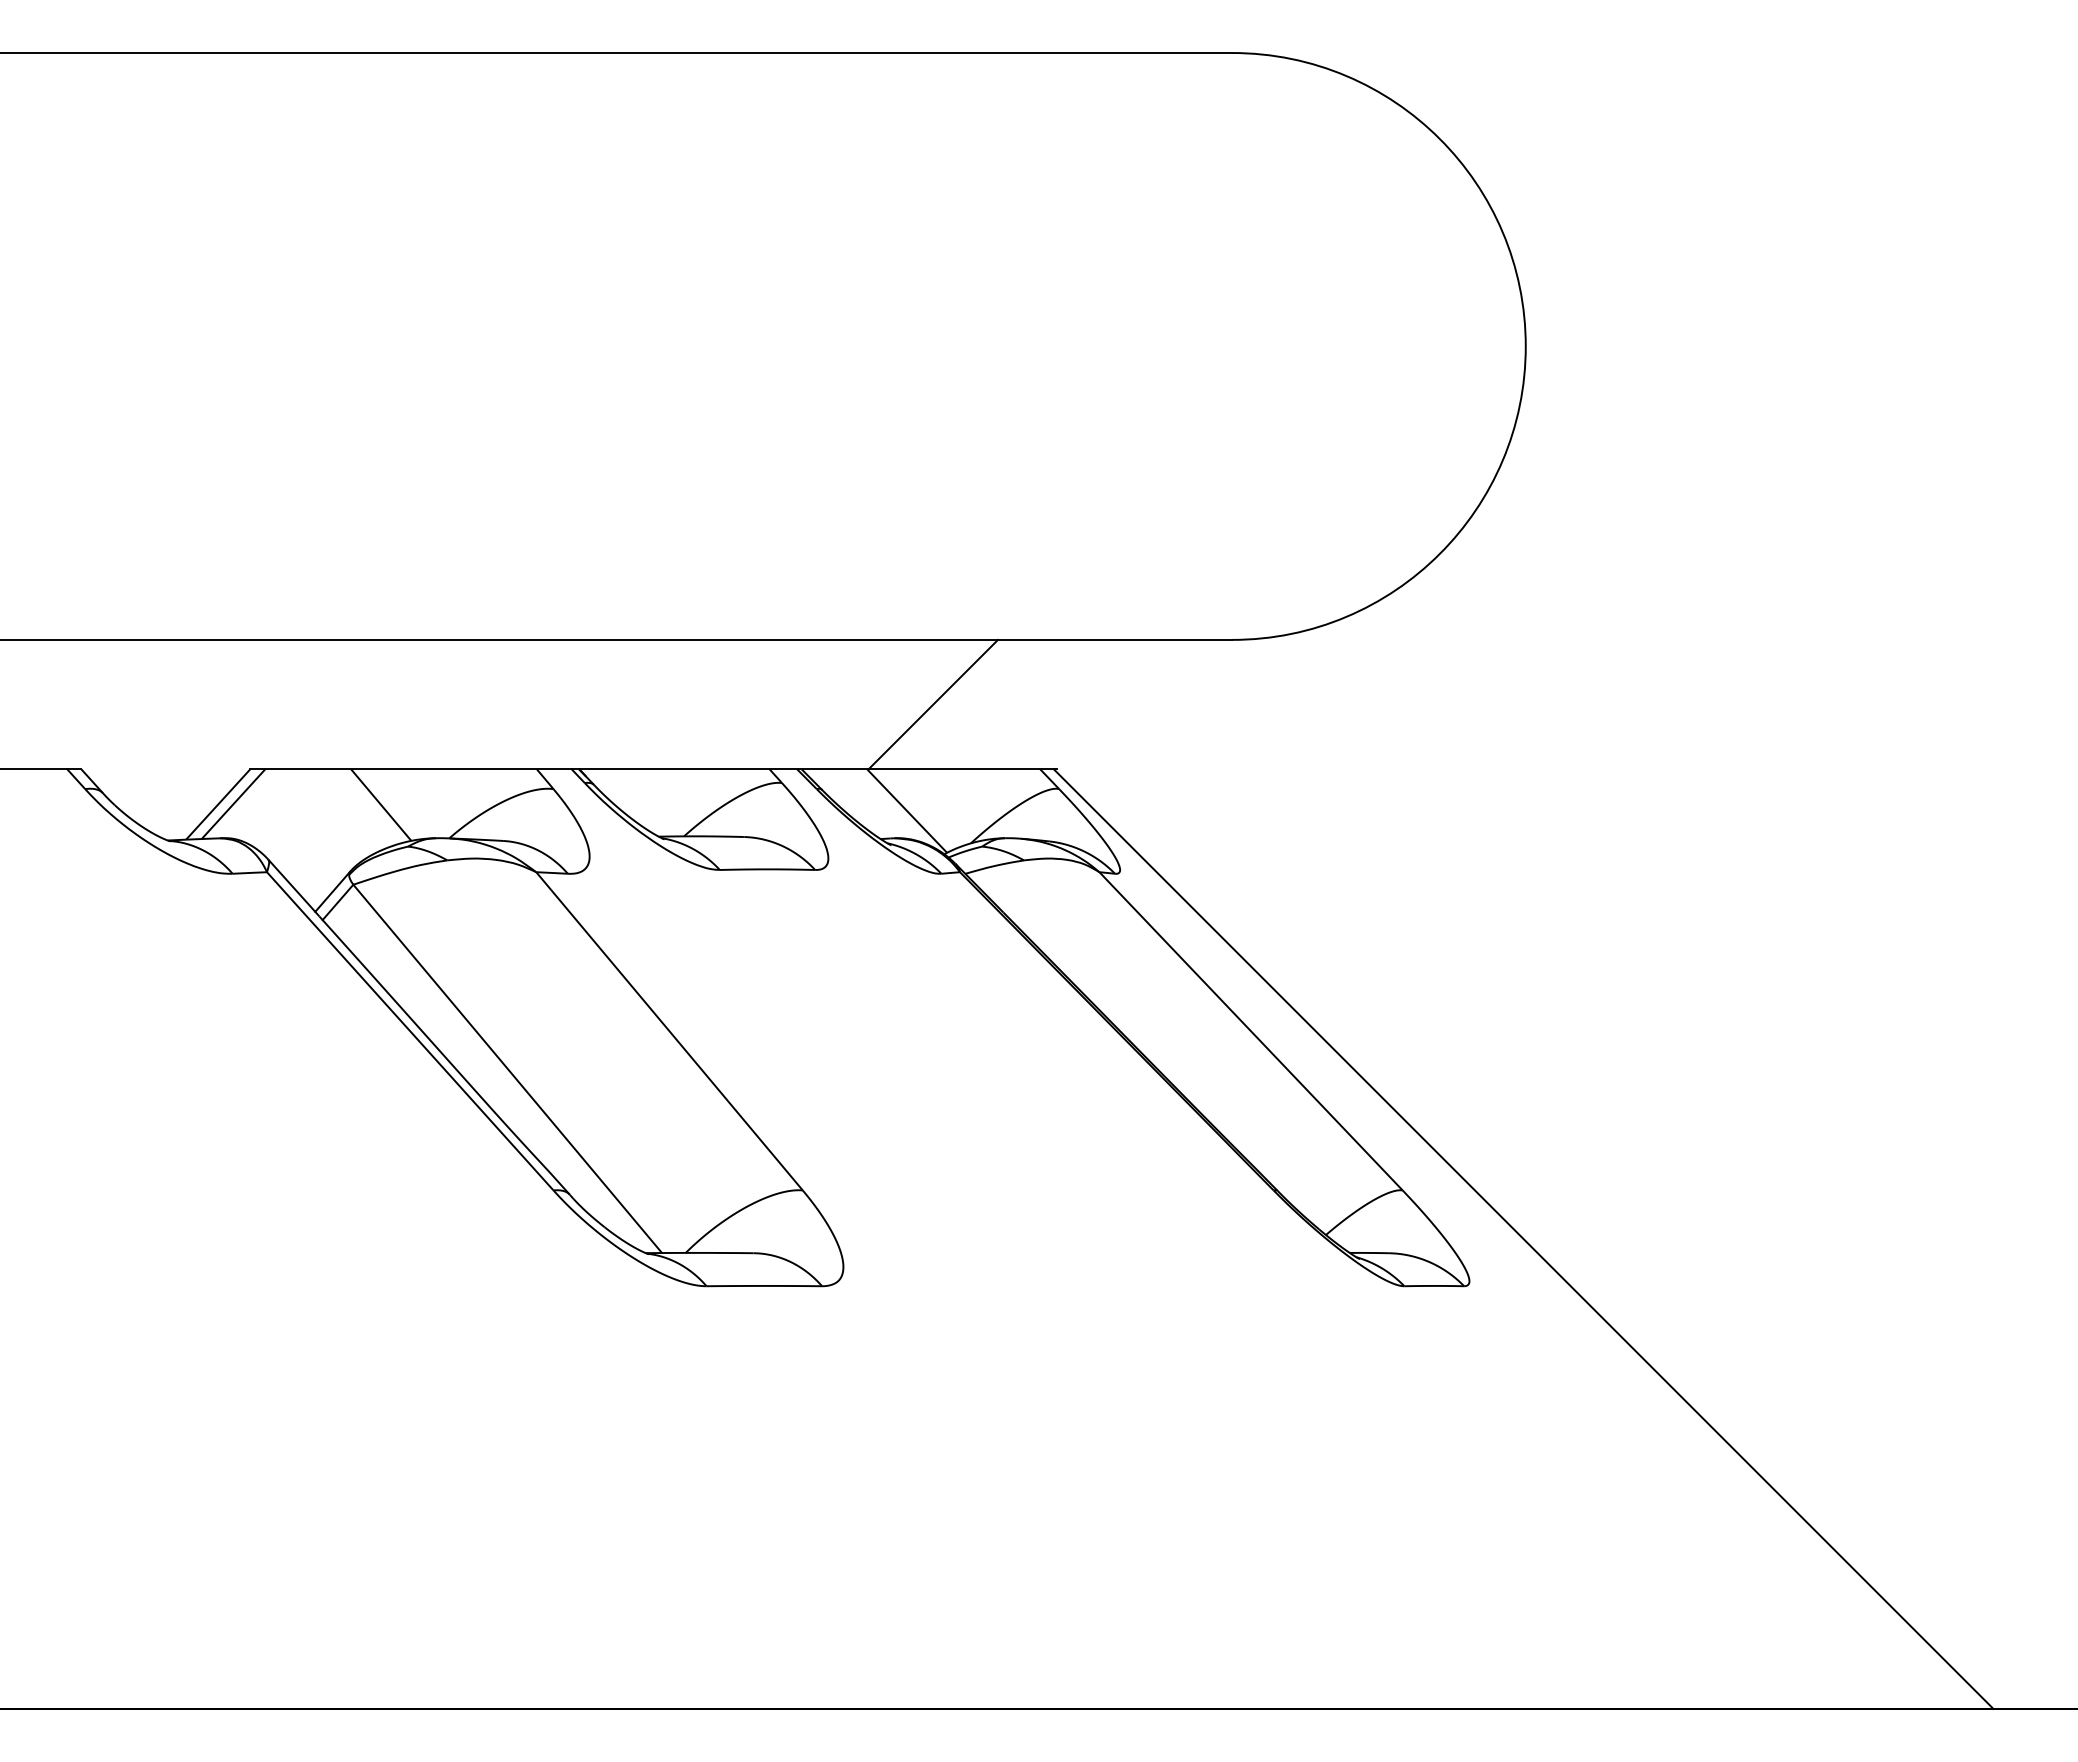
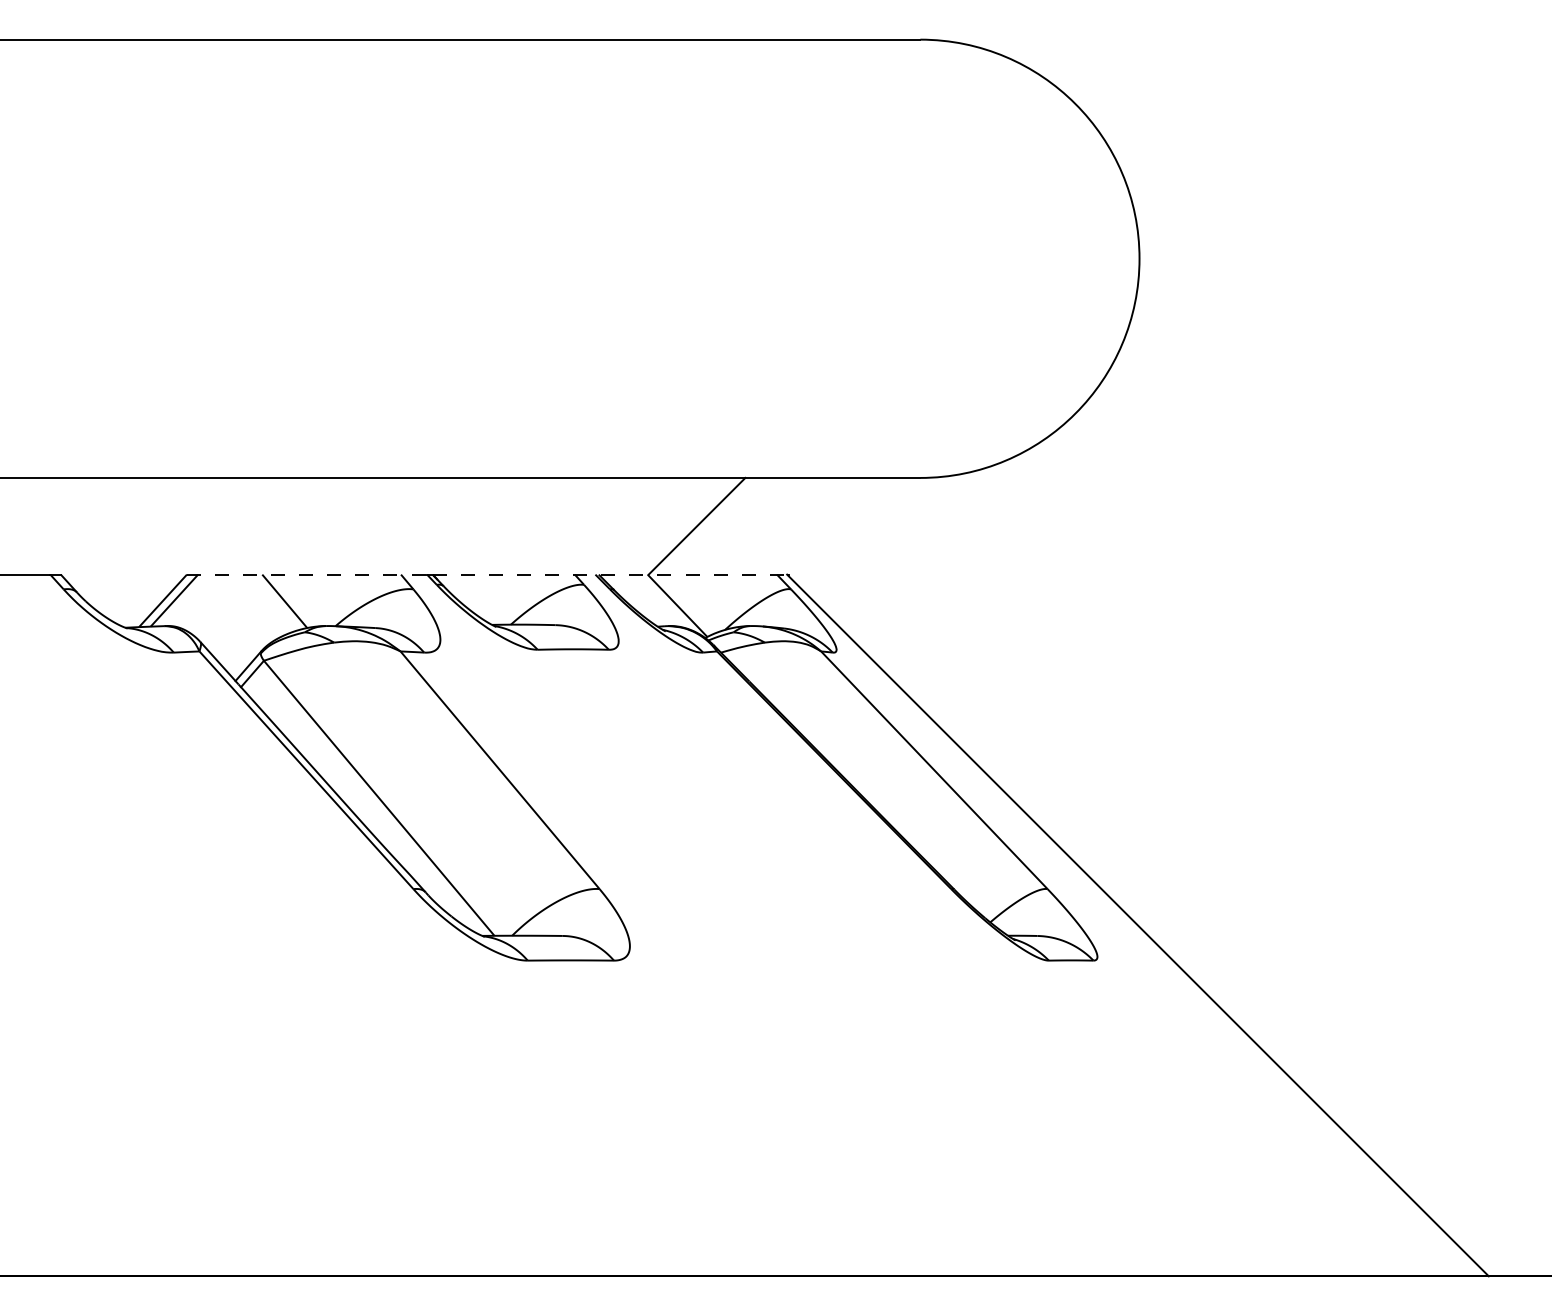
line: (411, 769) -> (307, 574), solid -> dashed
line: (817, 769) -> (610, 574), solid -> dashed

